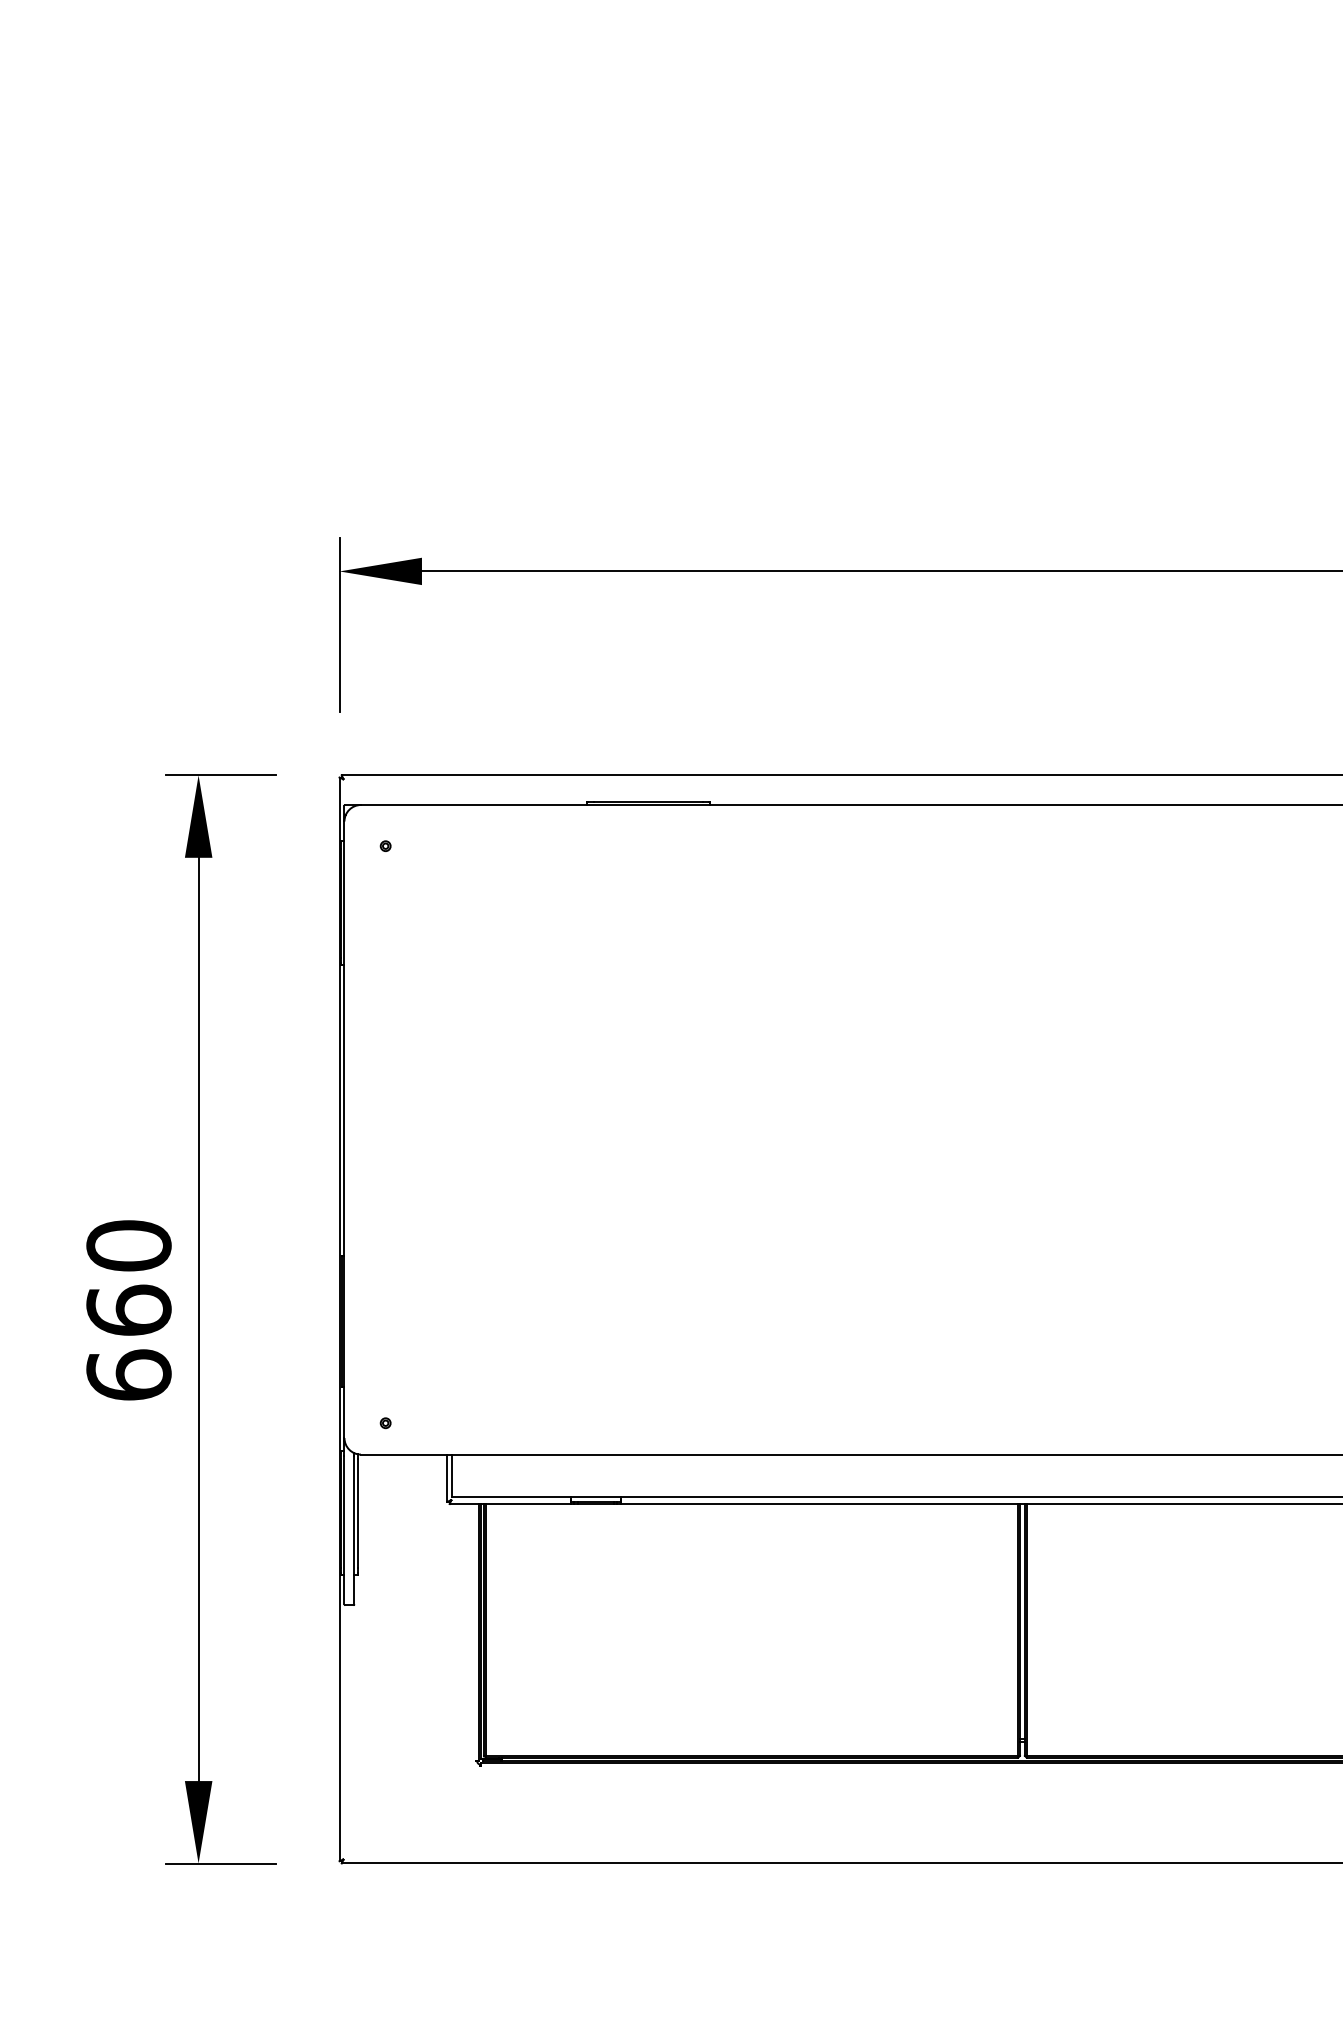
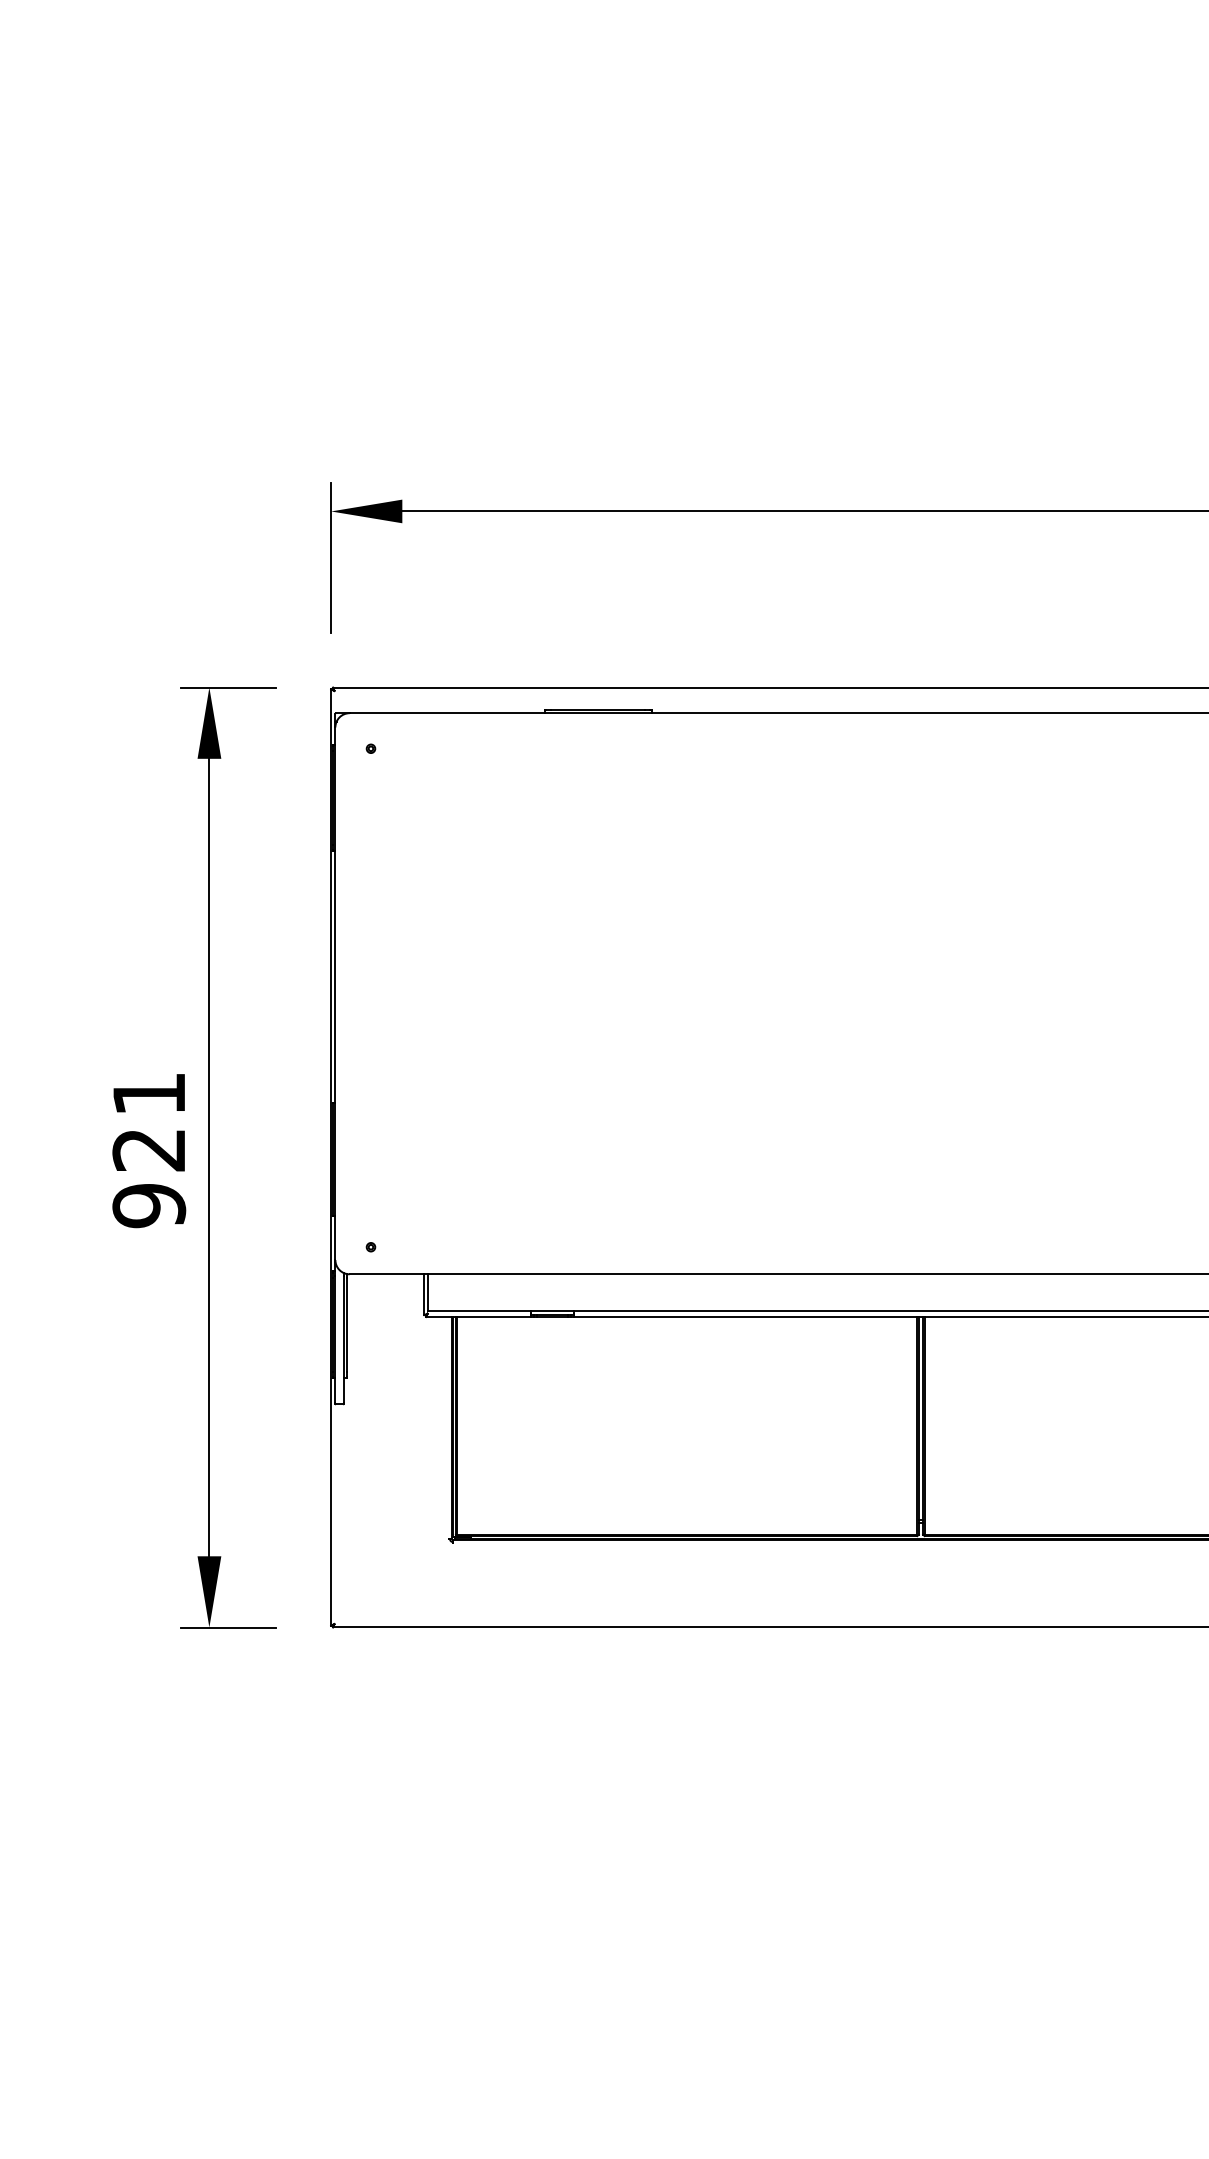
text: (129, 1310) -> (149, 1149), 660 -> 921

